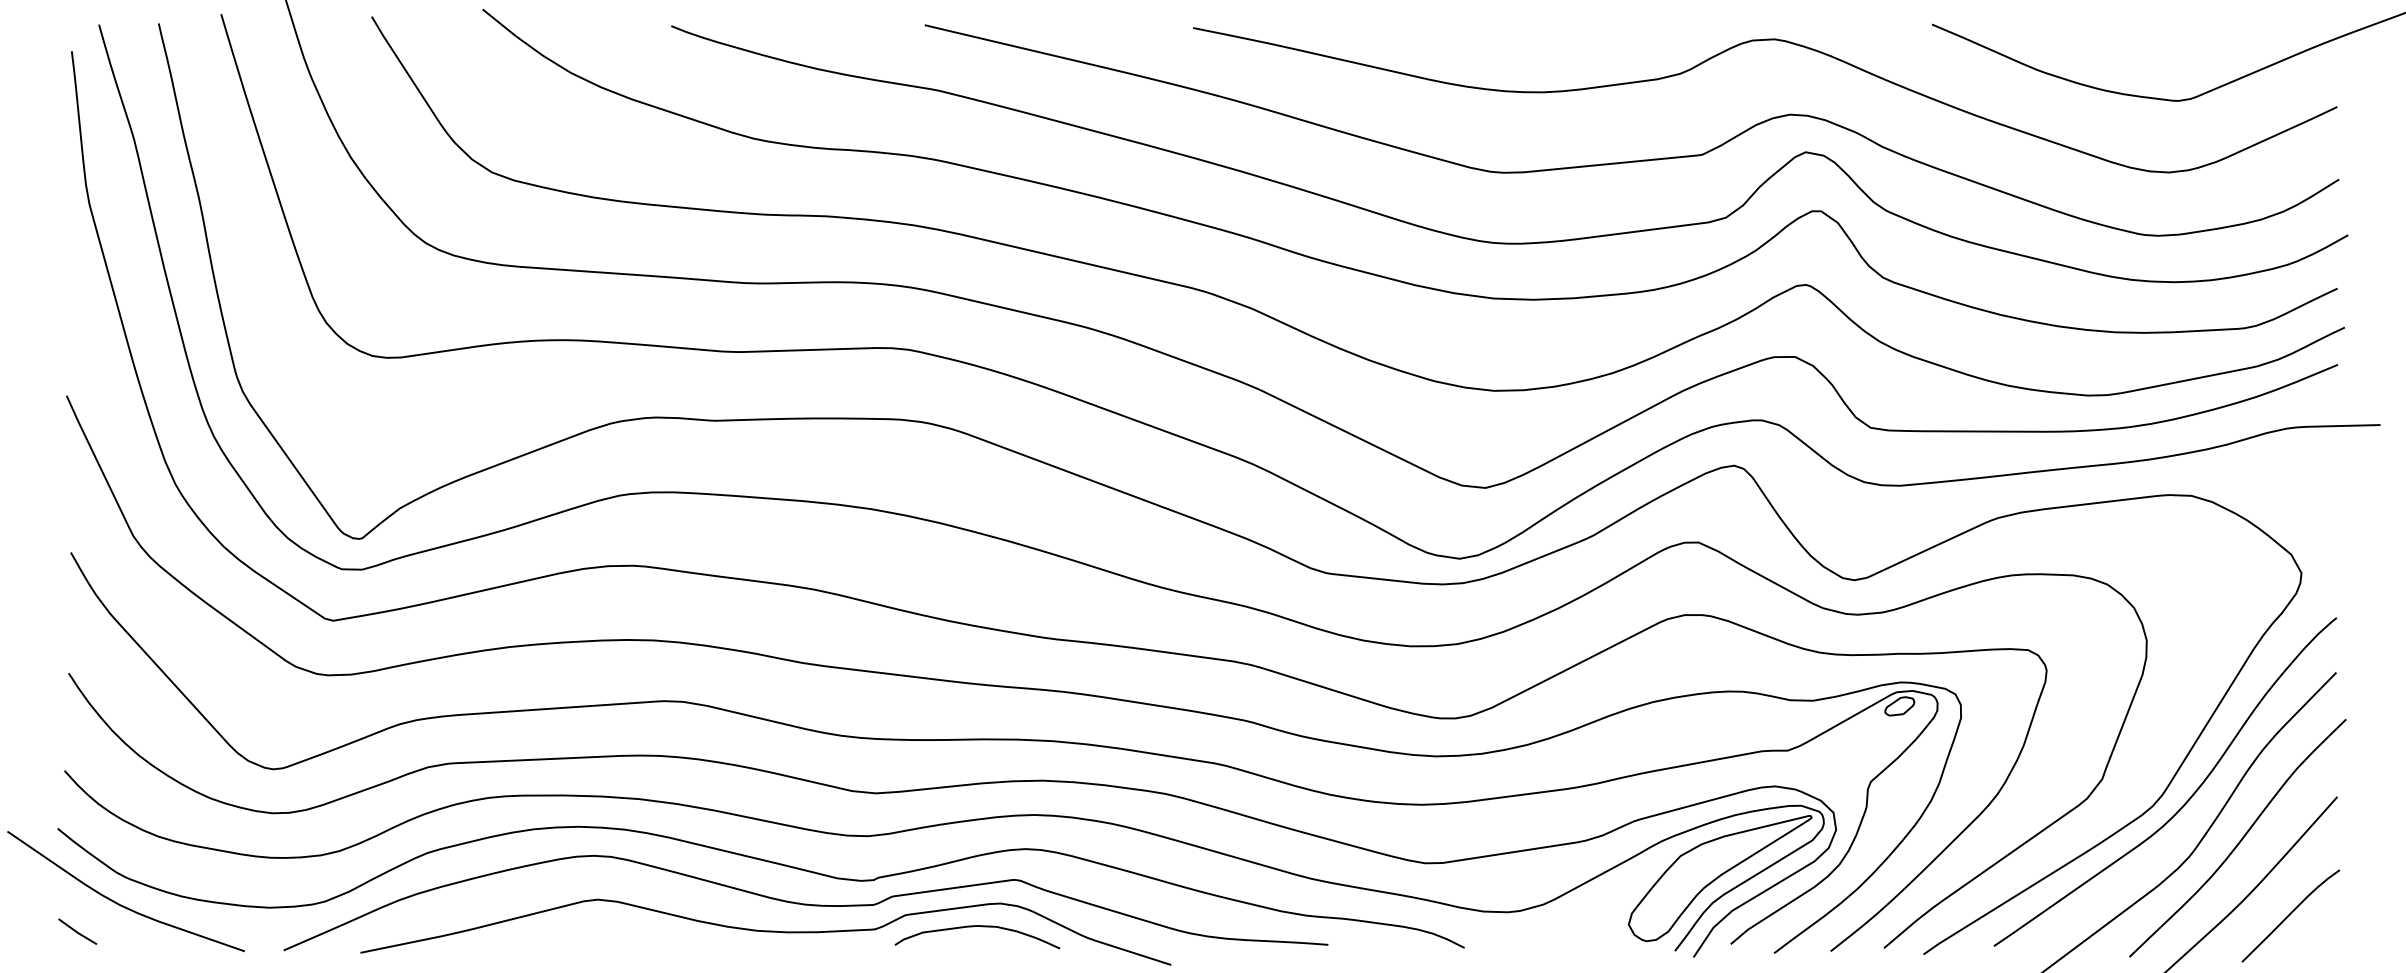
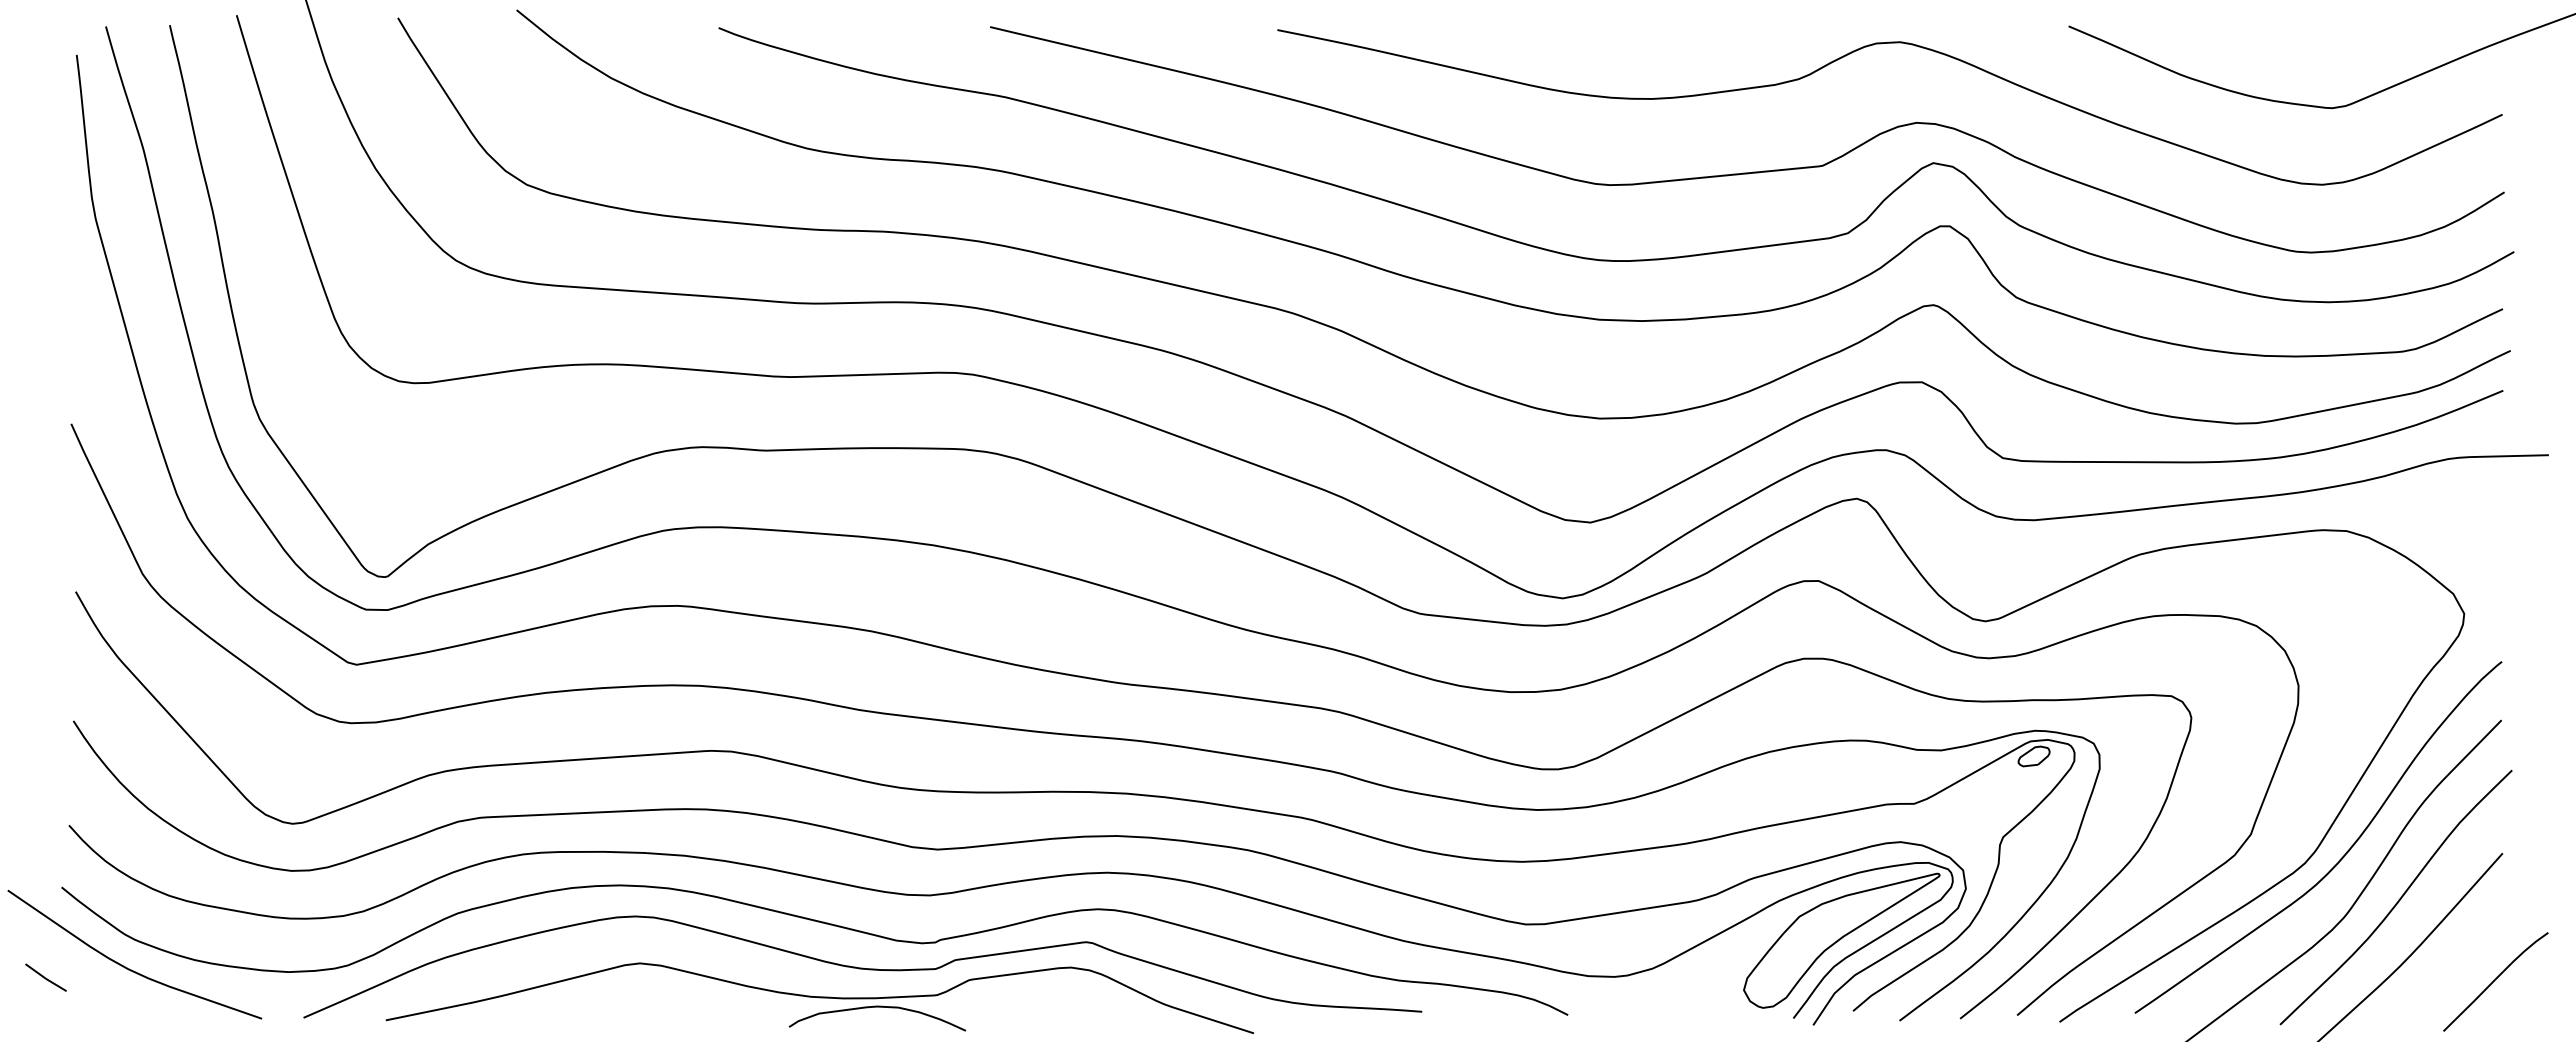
curve: (2290, 914) -> (2495, 980), moved
curve: (977, 926) -> (877, 1007), moved
line: (77, 931) -> (45, 977), moved

